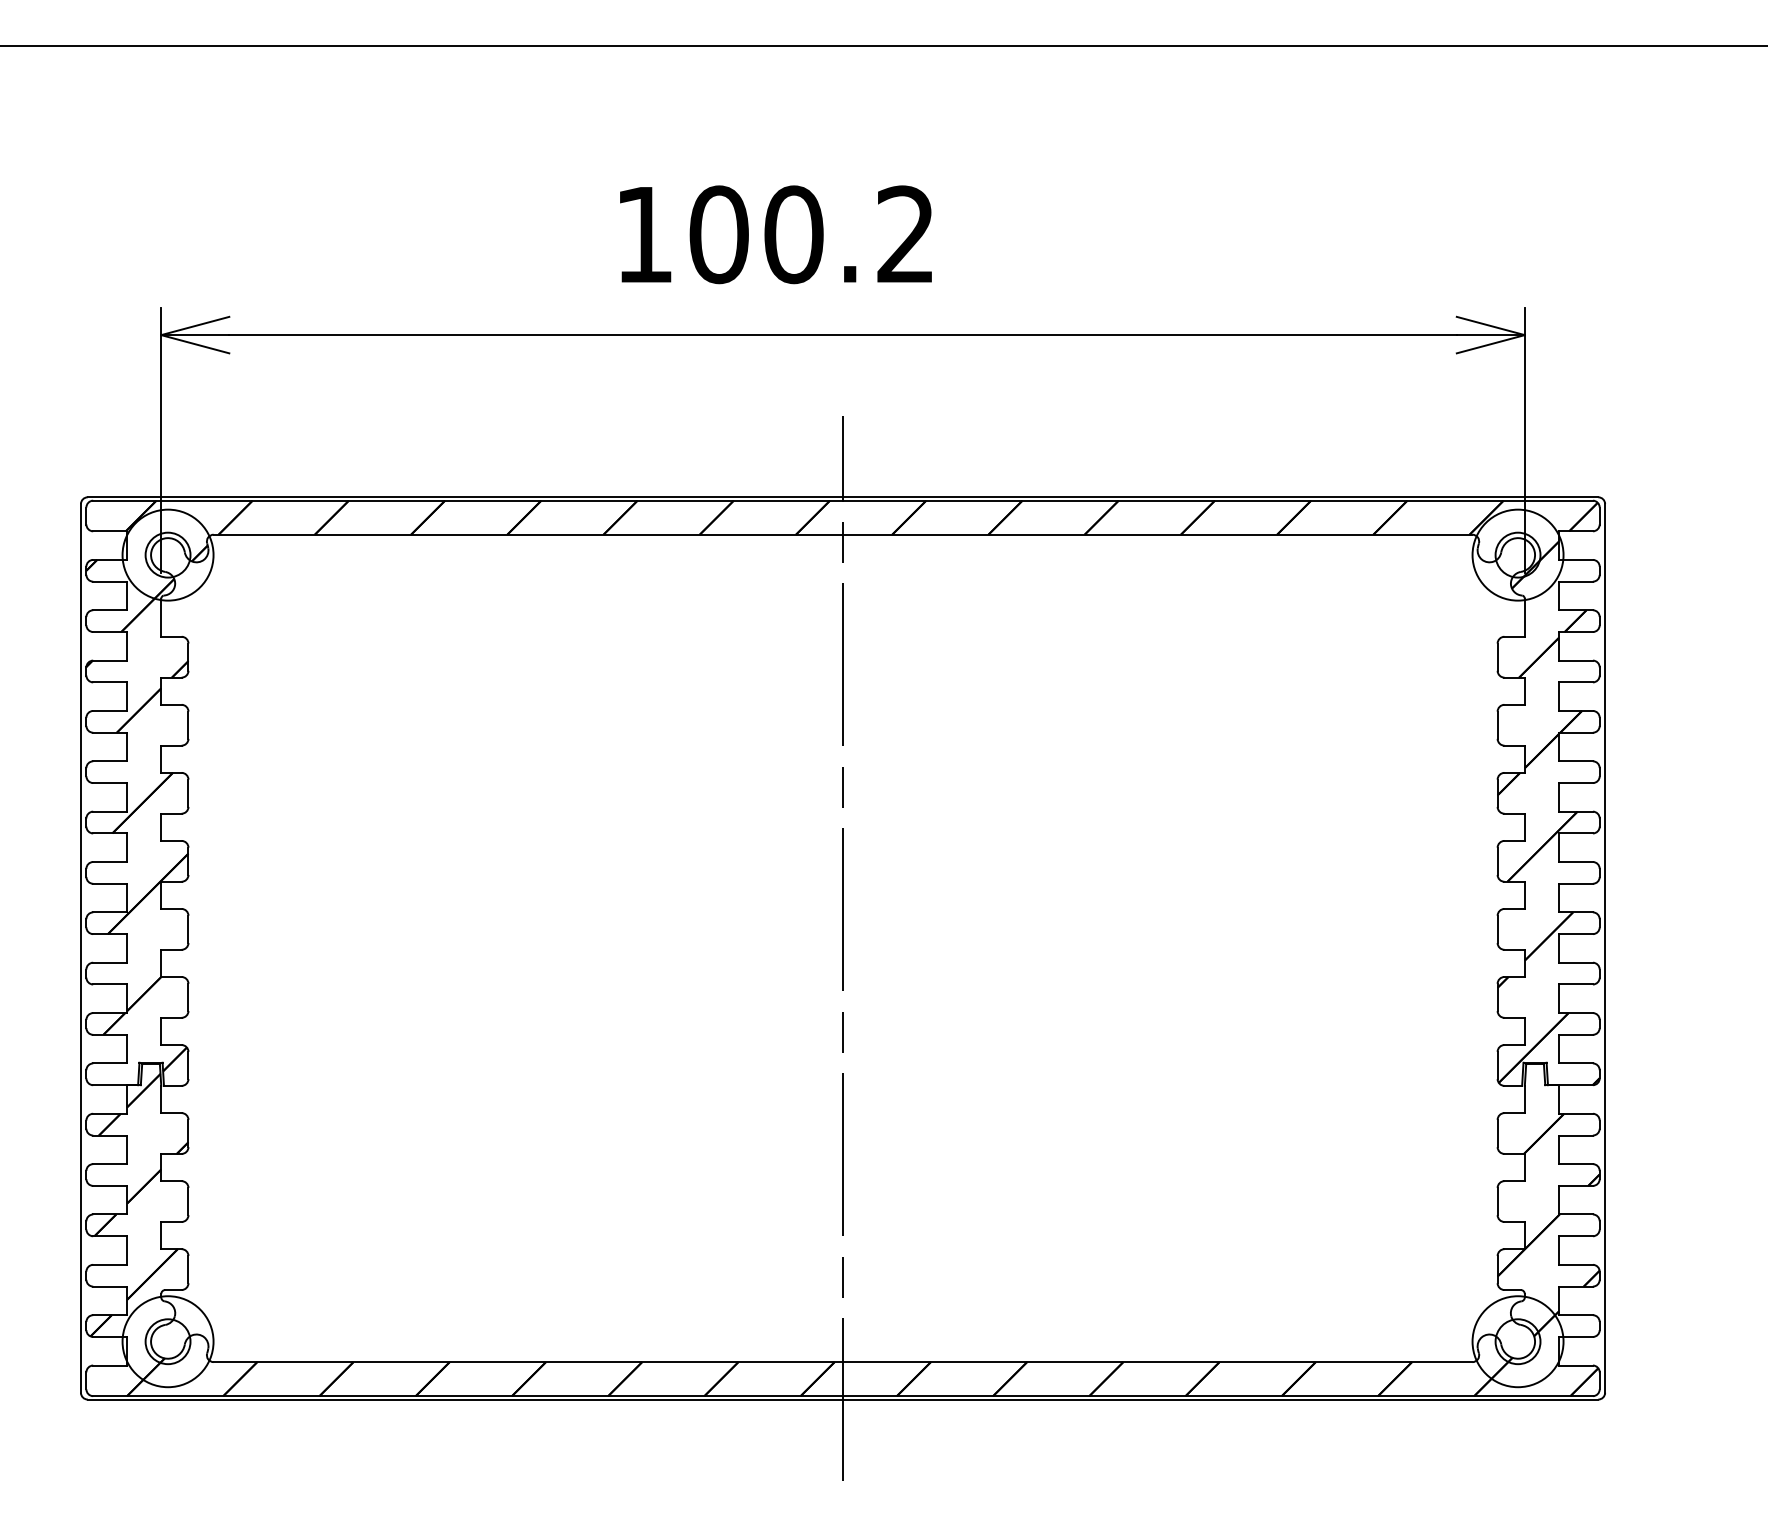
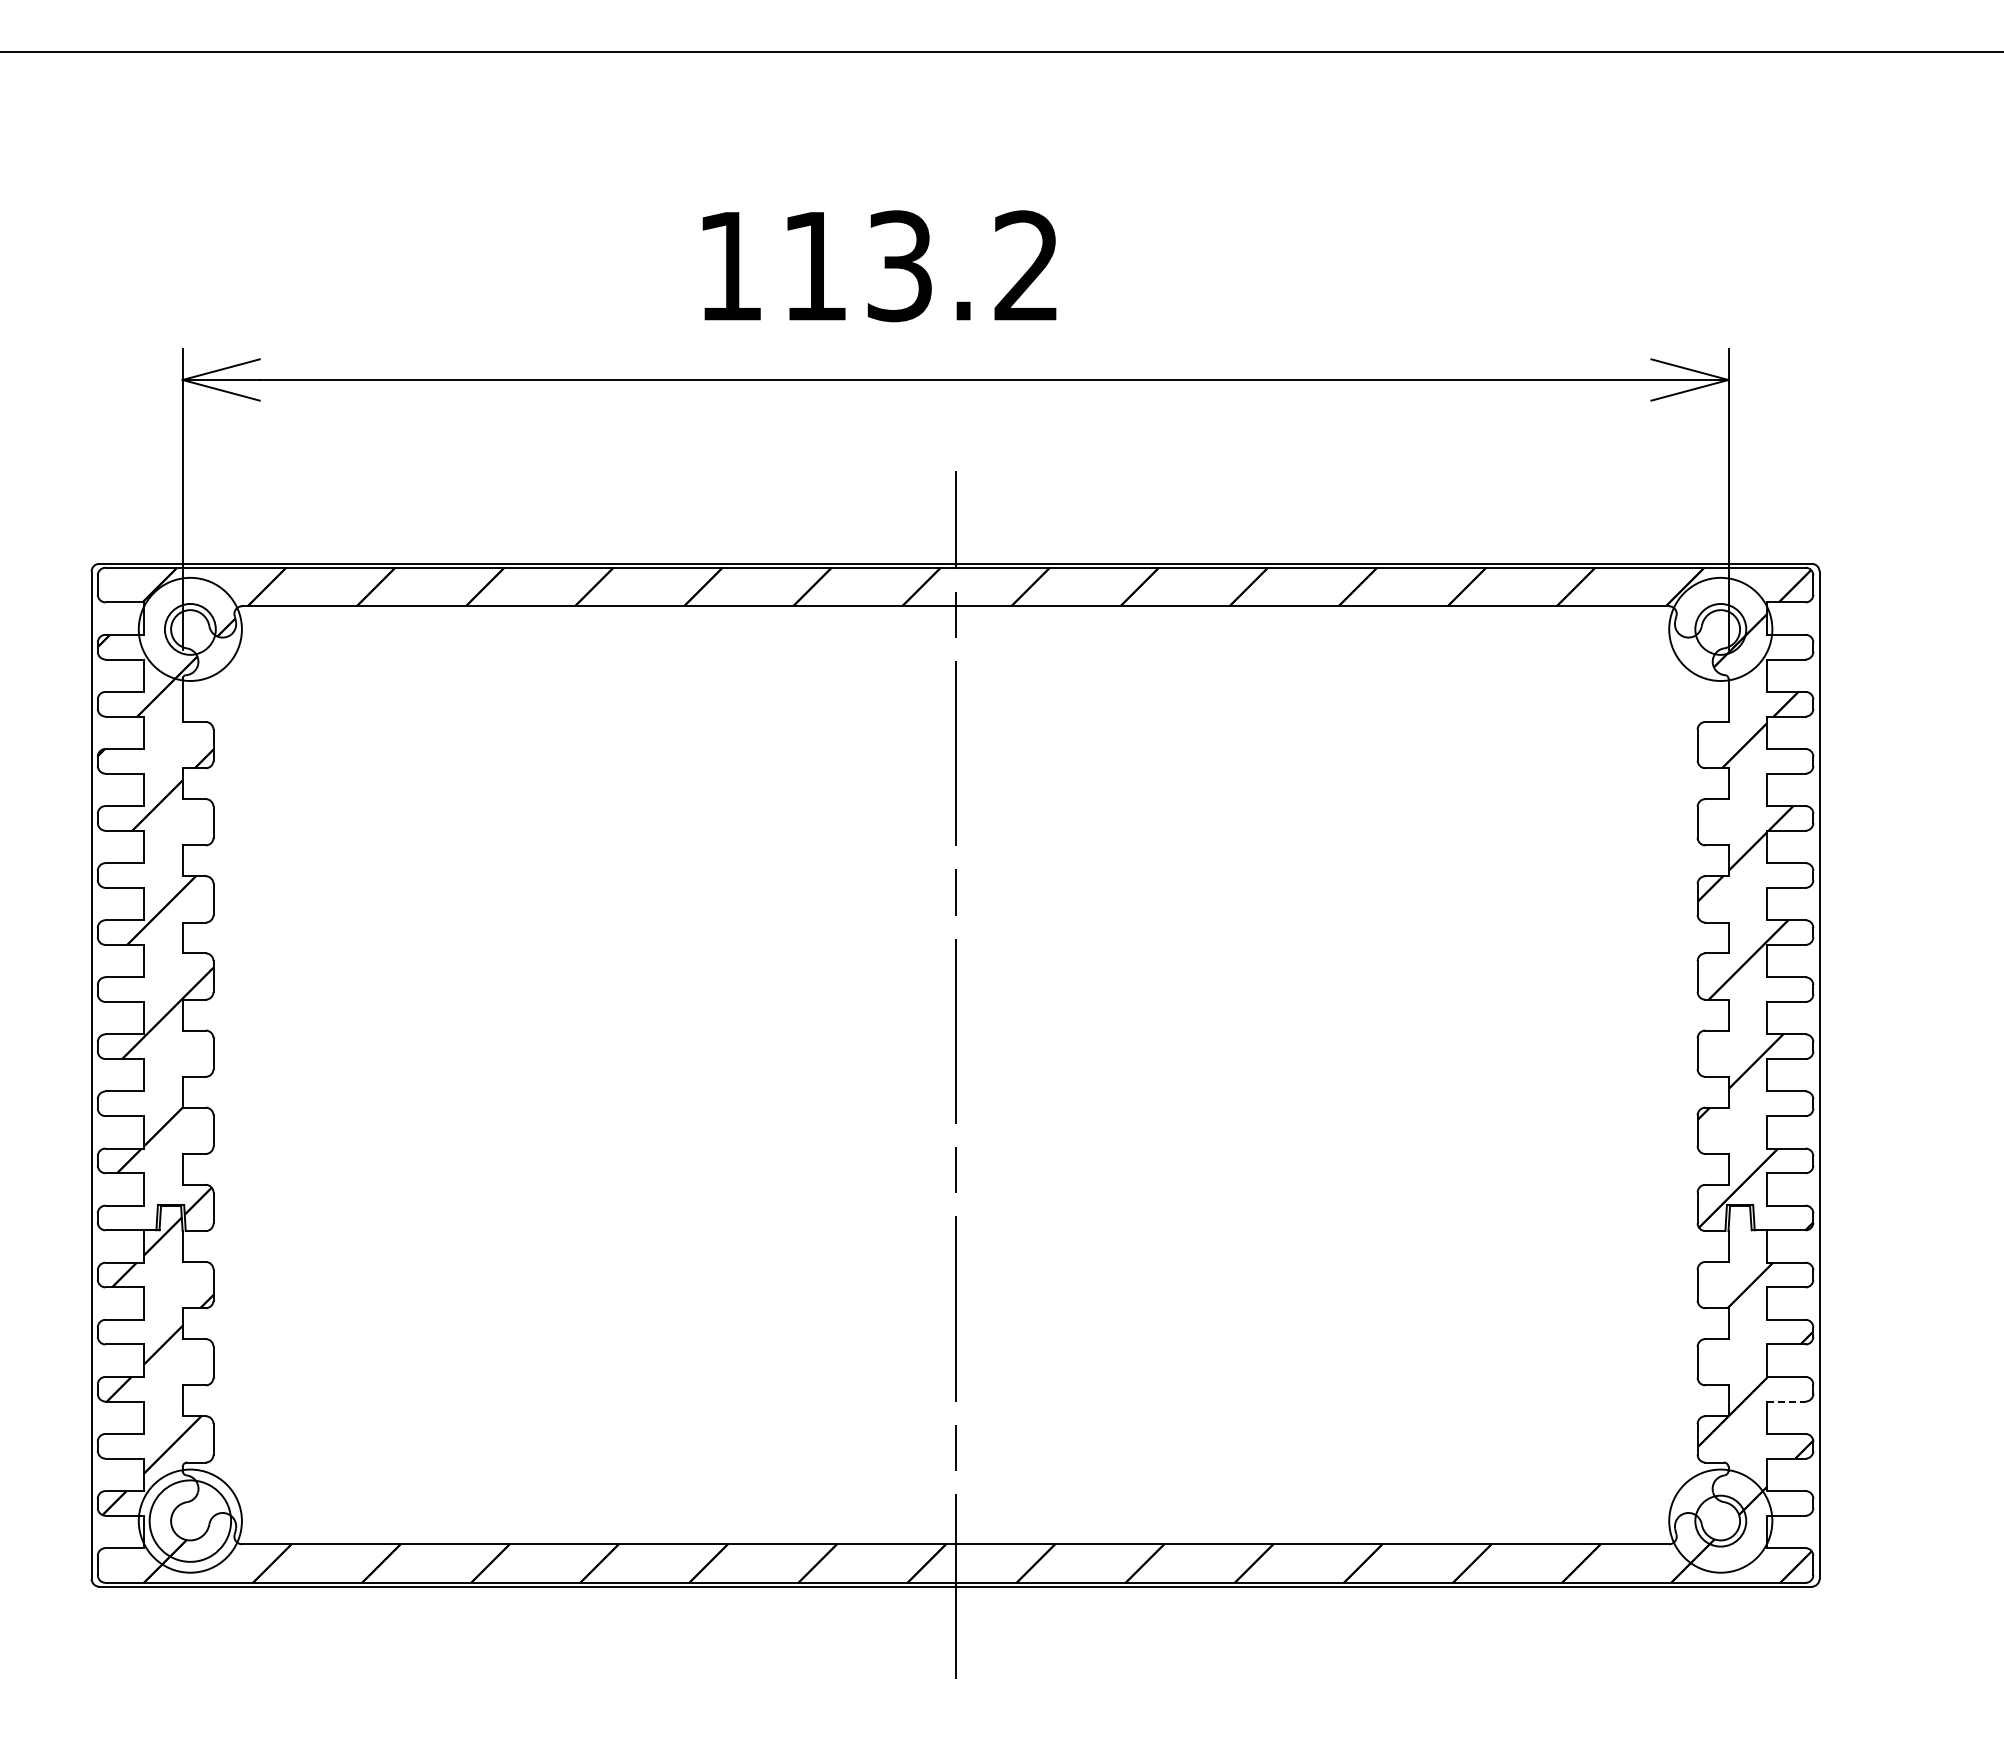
text: (756, 235) -> (857, 266), 100.2 -> 113.2
line: (1576, 1236) -> (1786, 1401), solid -> dashed
circle: (167, 1341) -> (189, 1520), size x1.6

